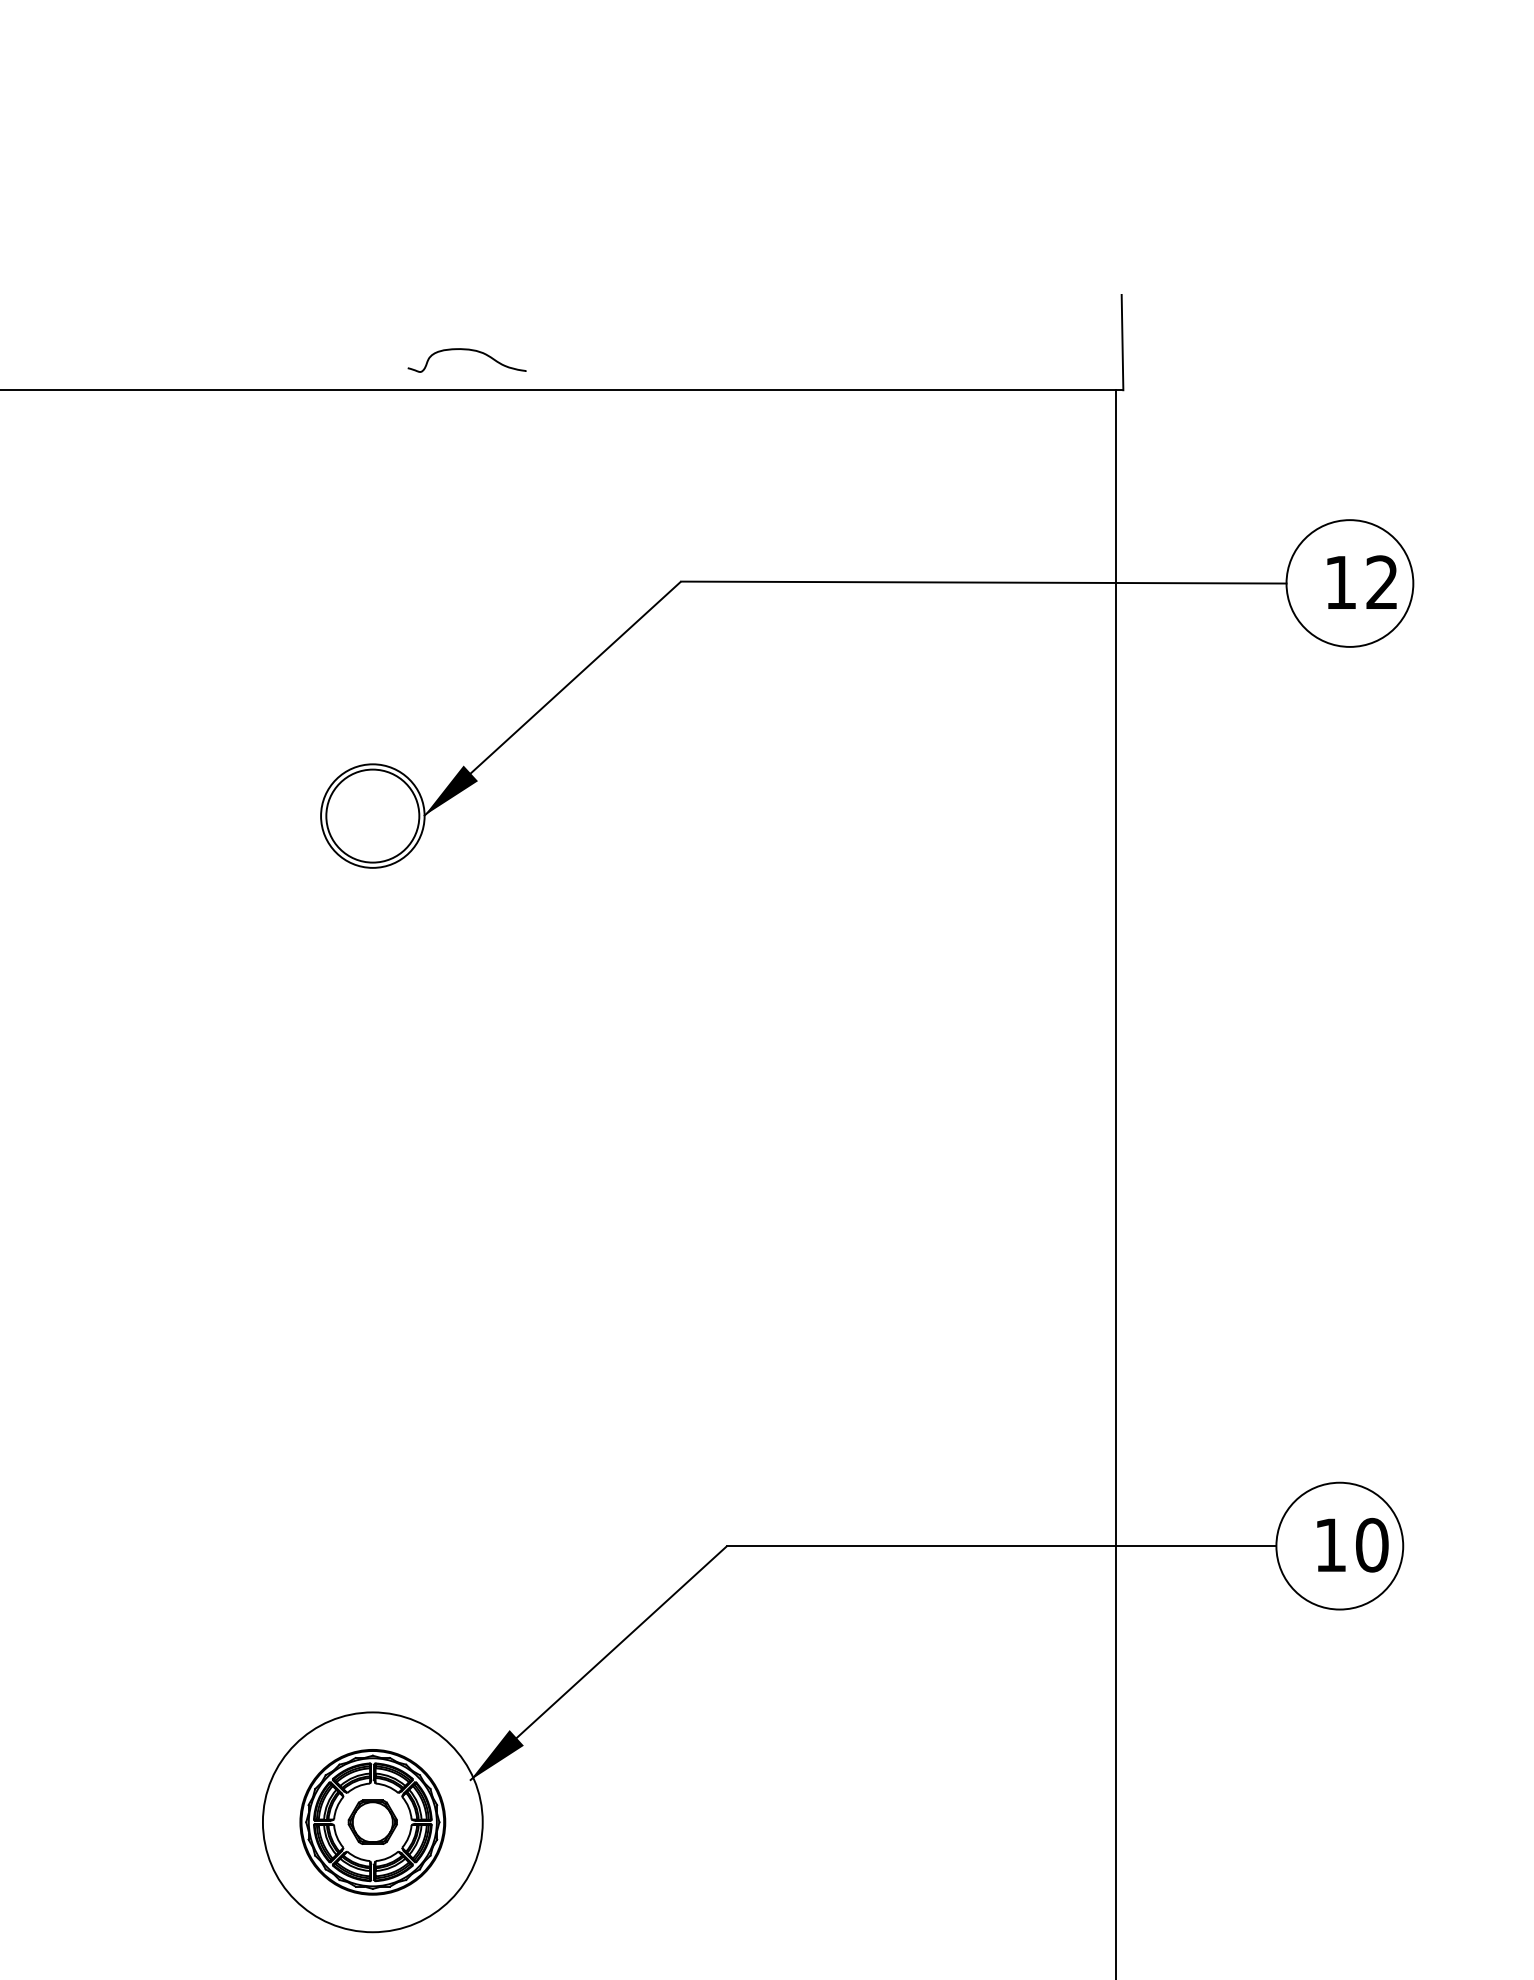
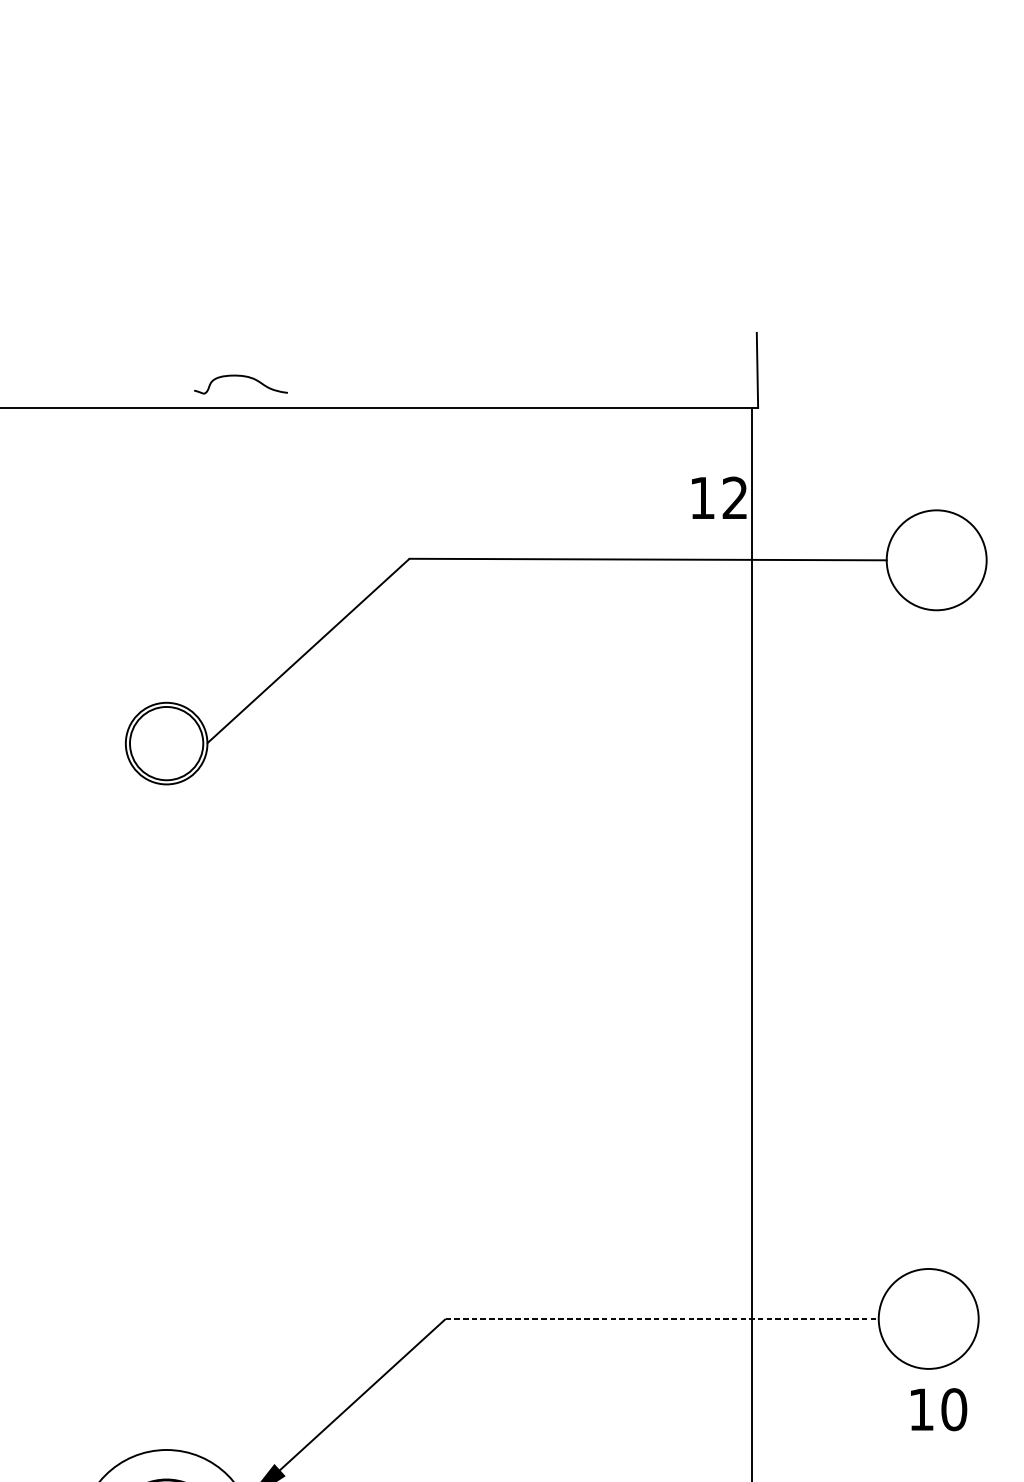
text: (1361, 581) -> (718, 497), moved
fill: (450, 790) -> (227, 723), removed
text: (1352, 1545) -> (938, 1409), moved
line: (1001, 1546) -> (662, 1319), solid -> dashed

